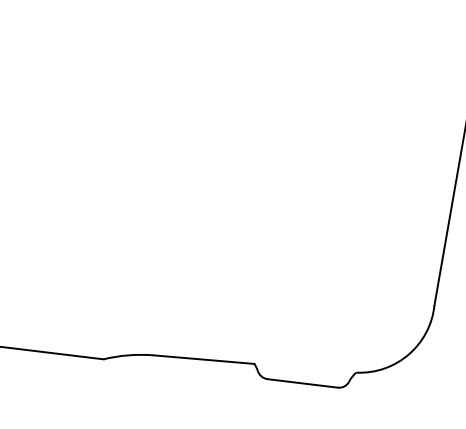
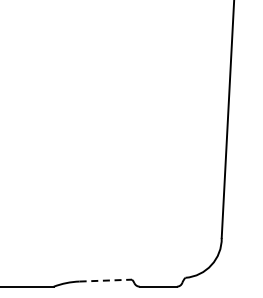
line: (205, 359) -> (106, 280), solid -> dashed

